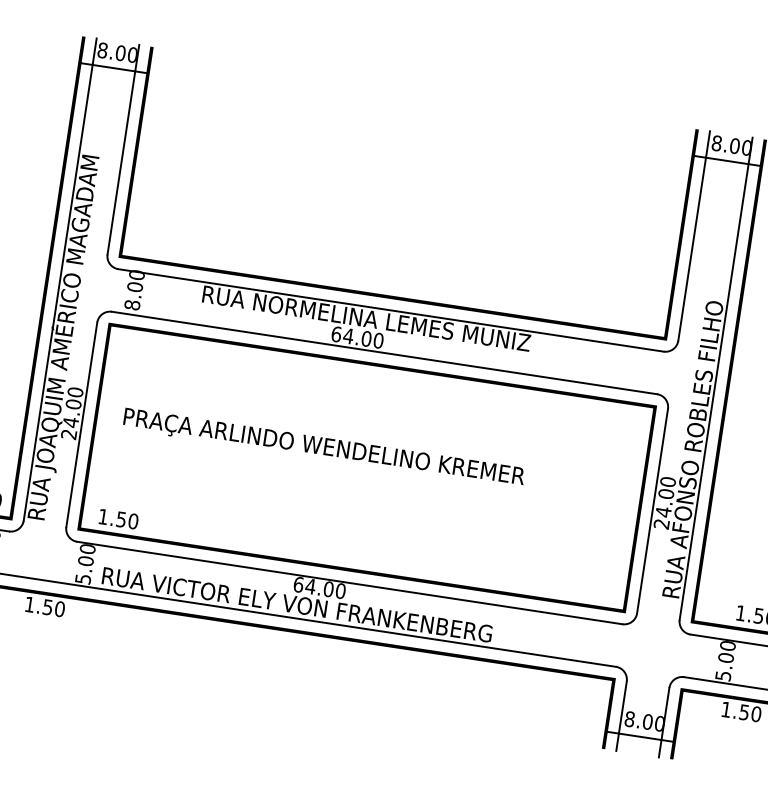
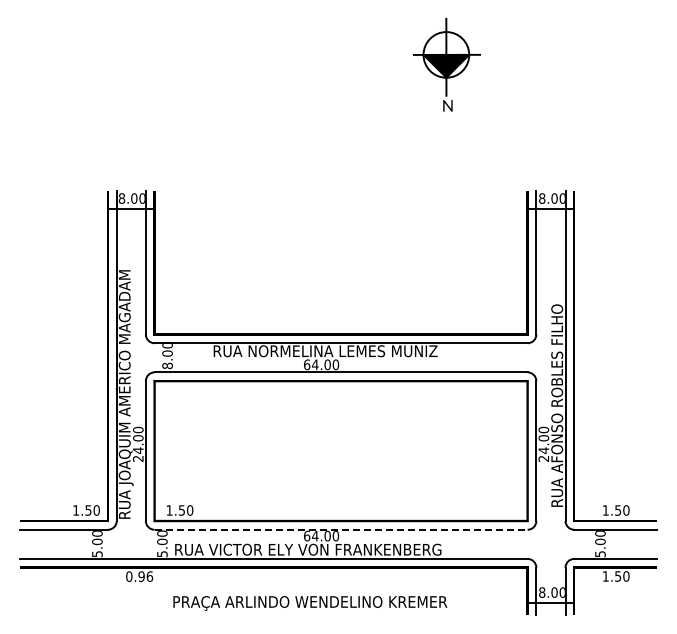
text: (324, 448) -> (310, 603), moved
line: (350, 582) -> (341, 529), solid -> dashed
text: (44, 606) -> (139, 576), 1.50 -> 0.96

